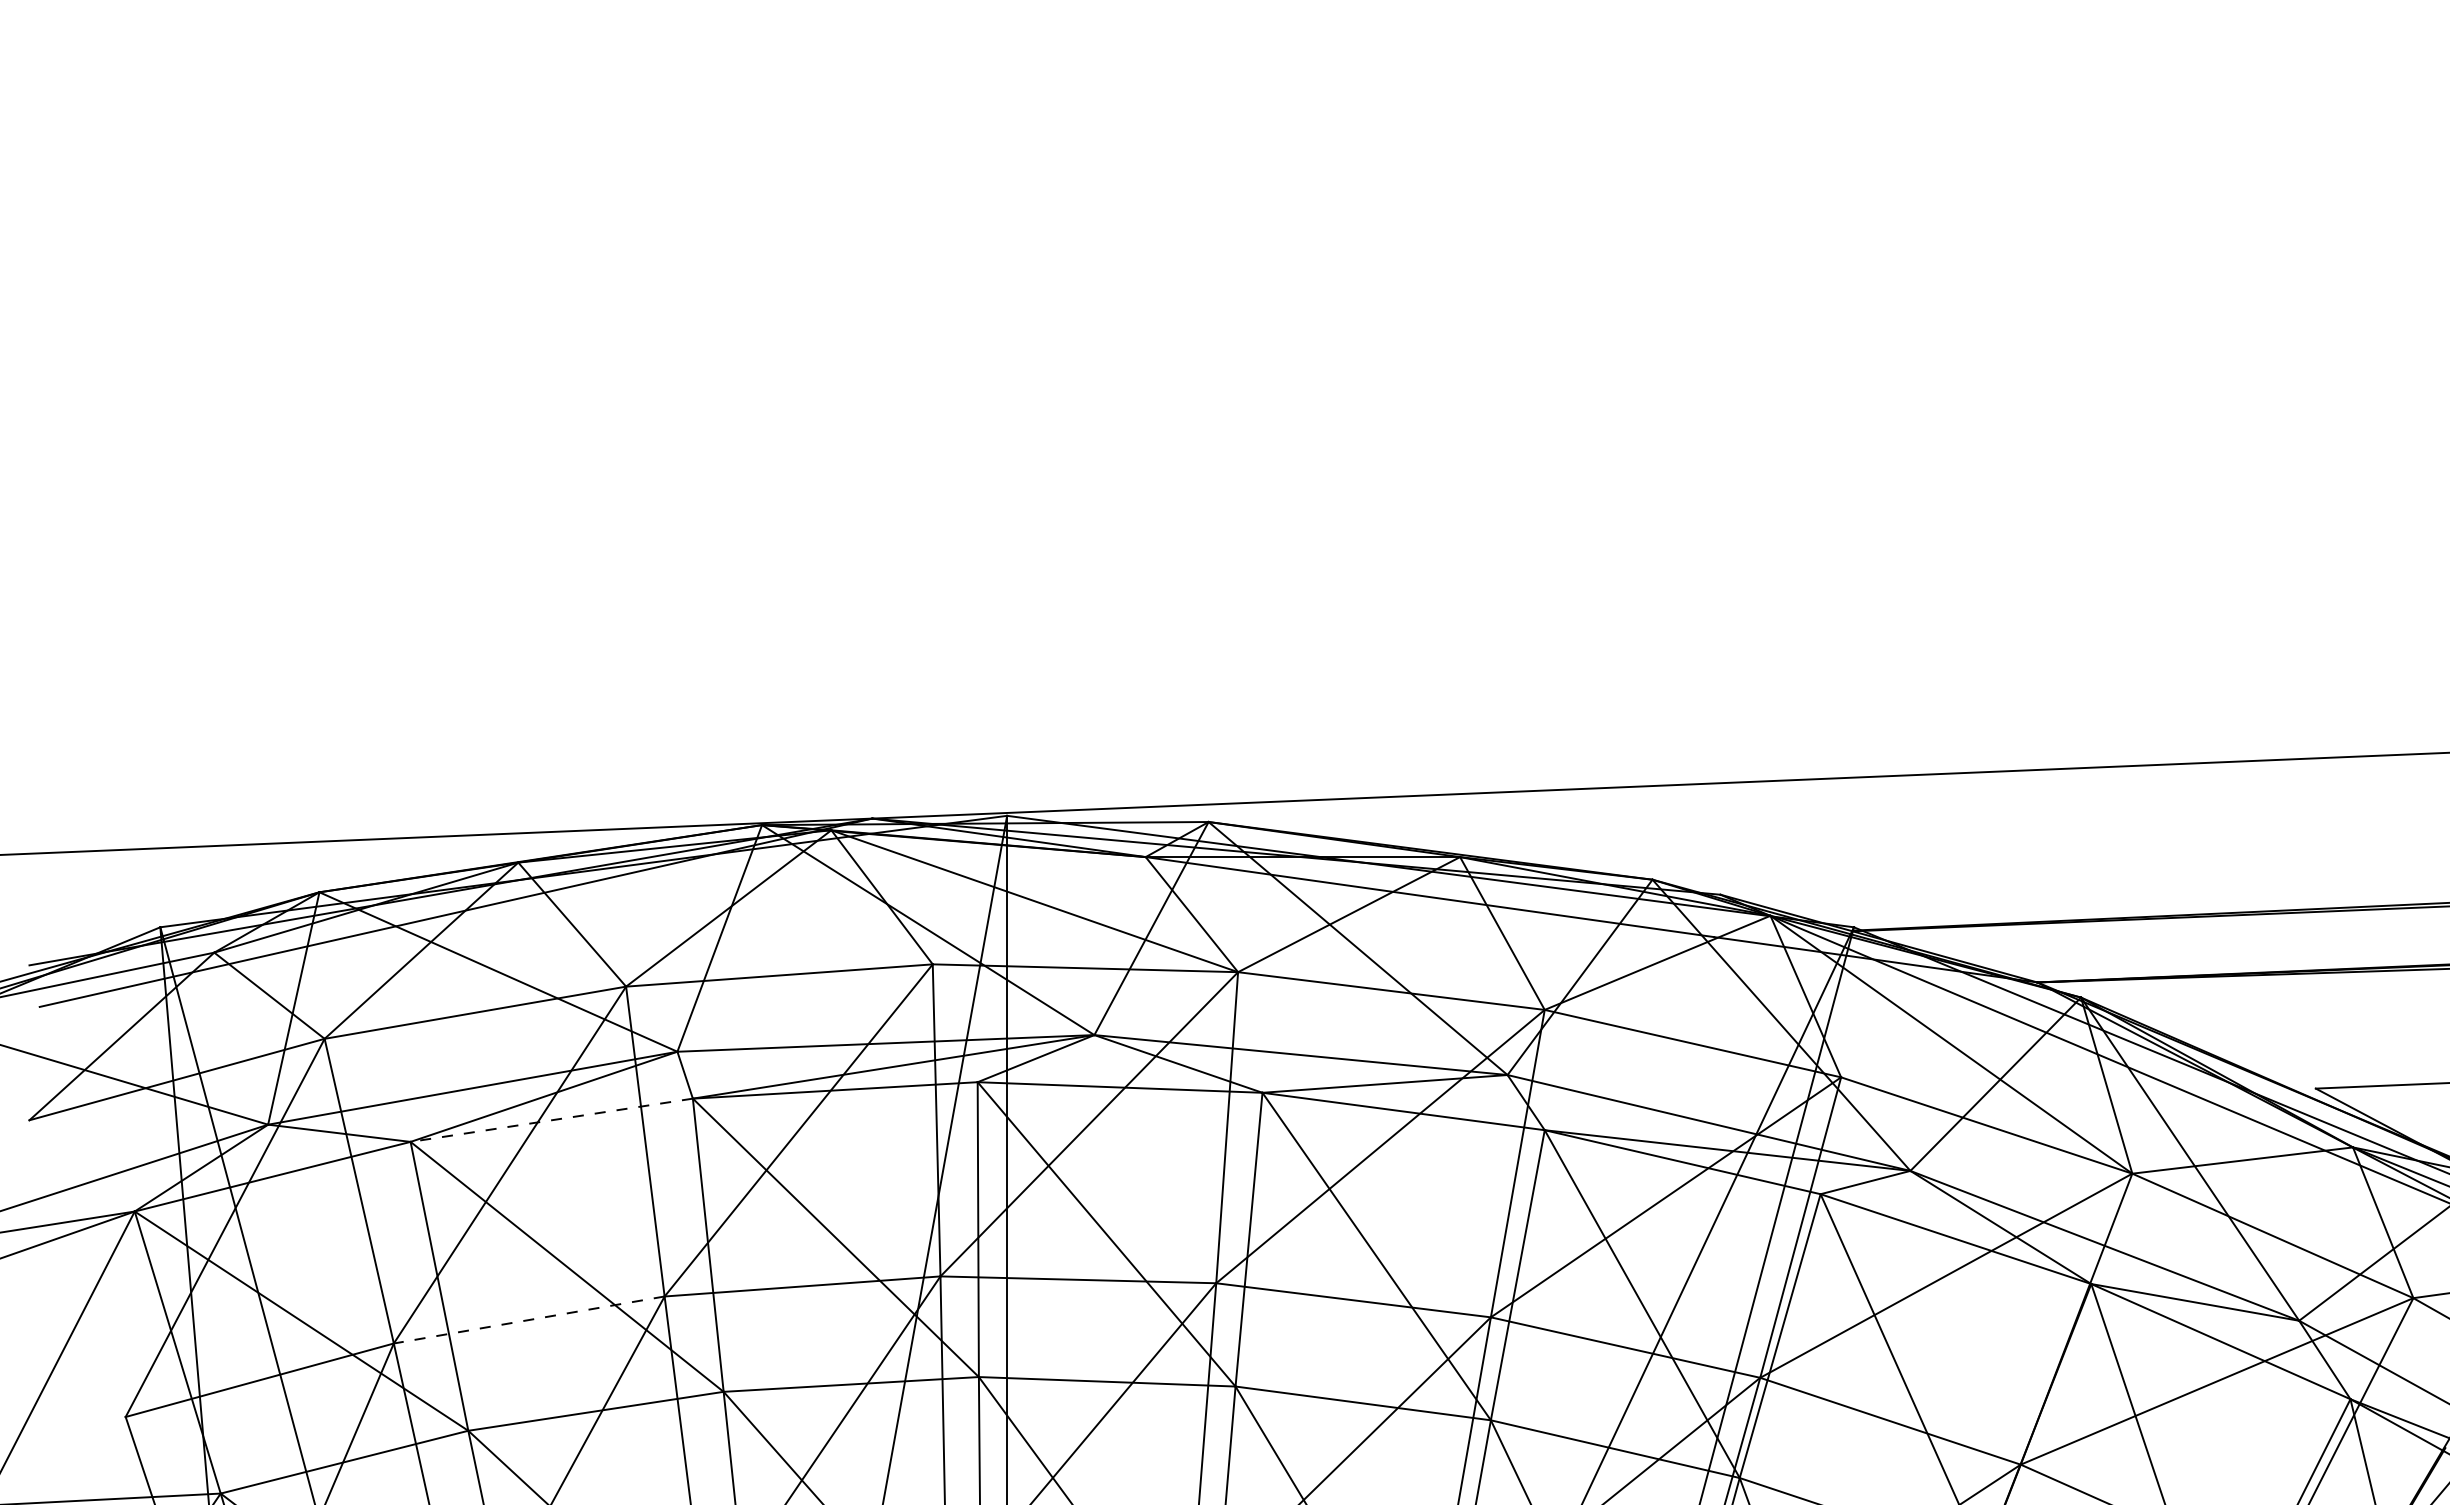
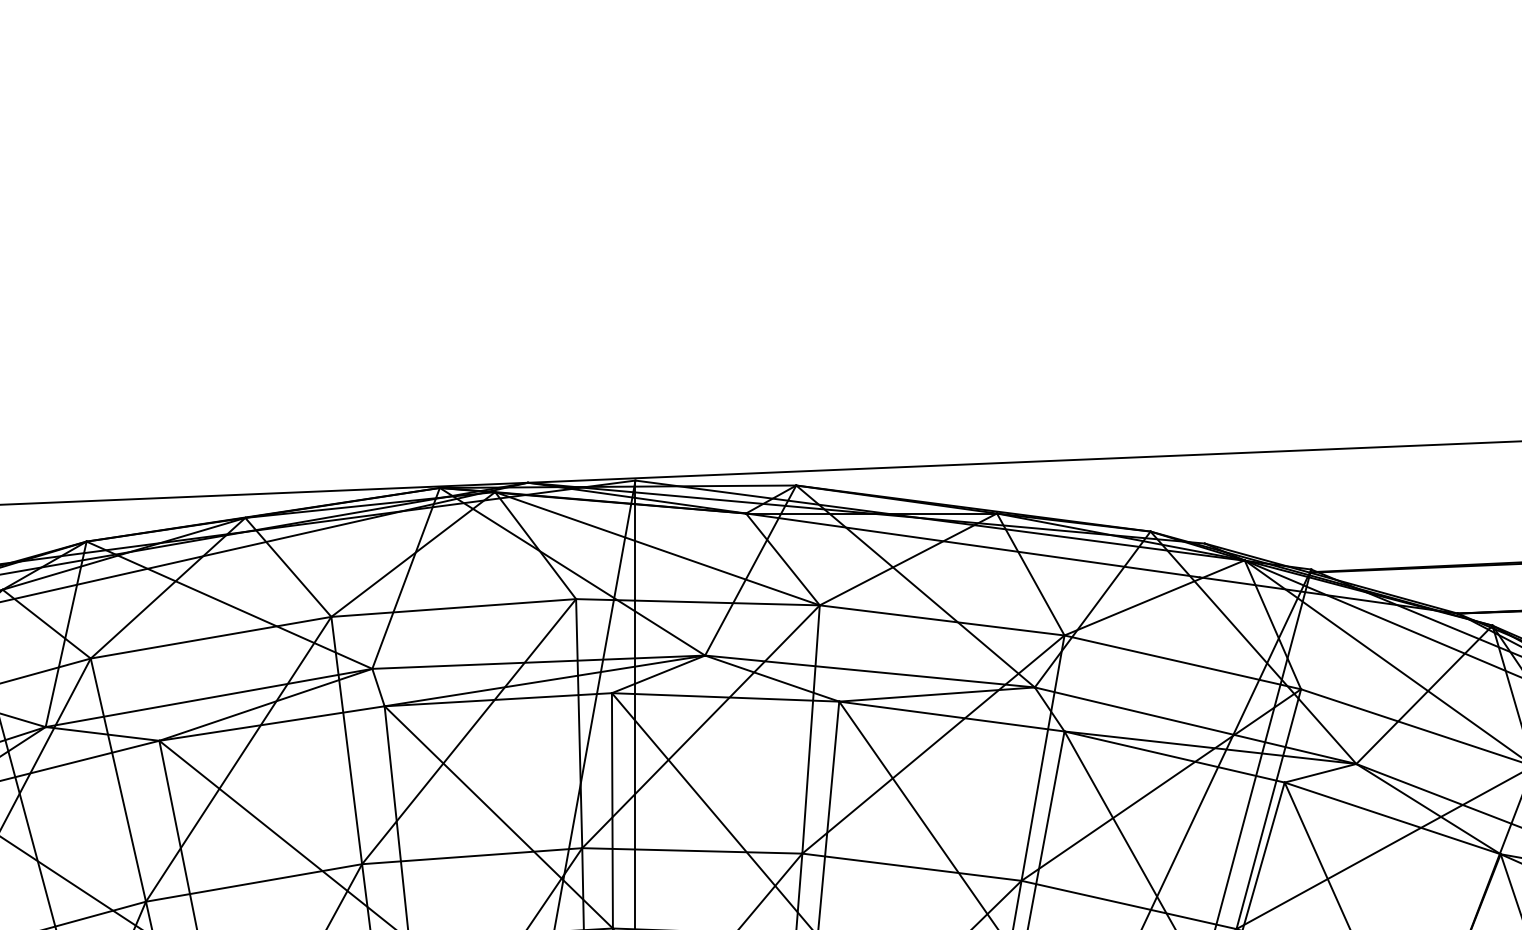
line: (551, 1120) -> (271, 723), dashed -> solid
line: (528, 1320) -> (253, 883), dashed -> solid

